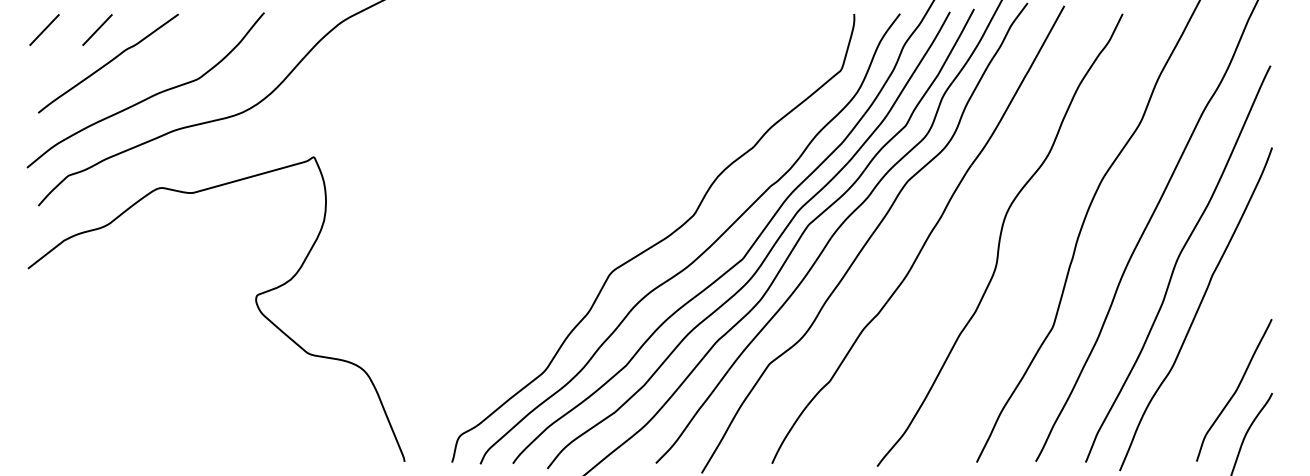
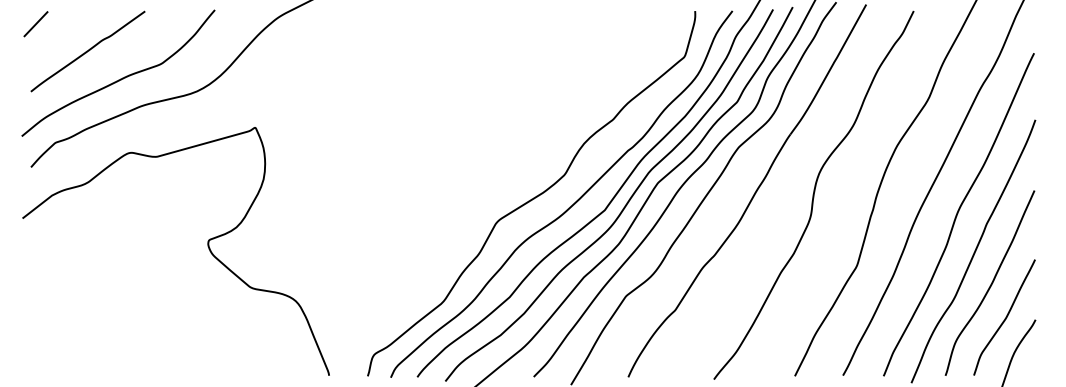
line: (97, 29) -> (79, 23), removed
curve: (1217, 348) -> (990, 283), added

